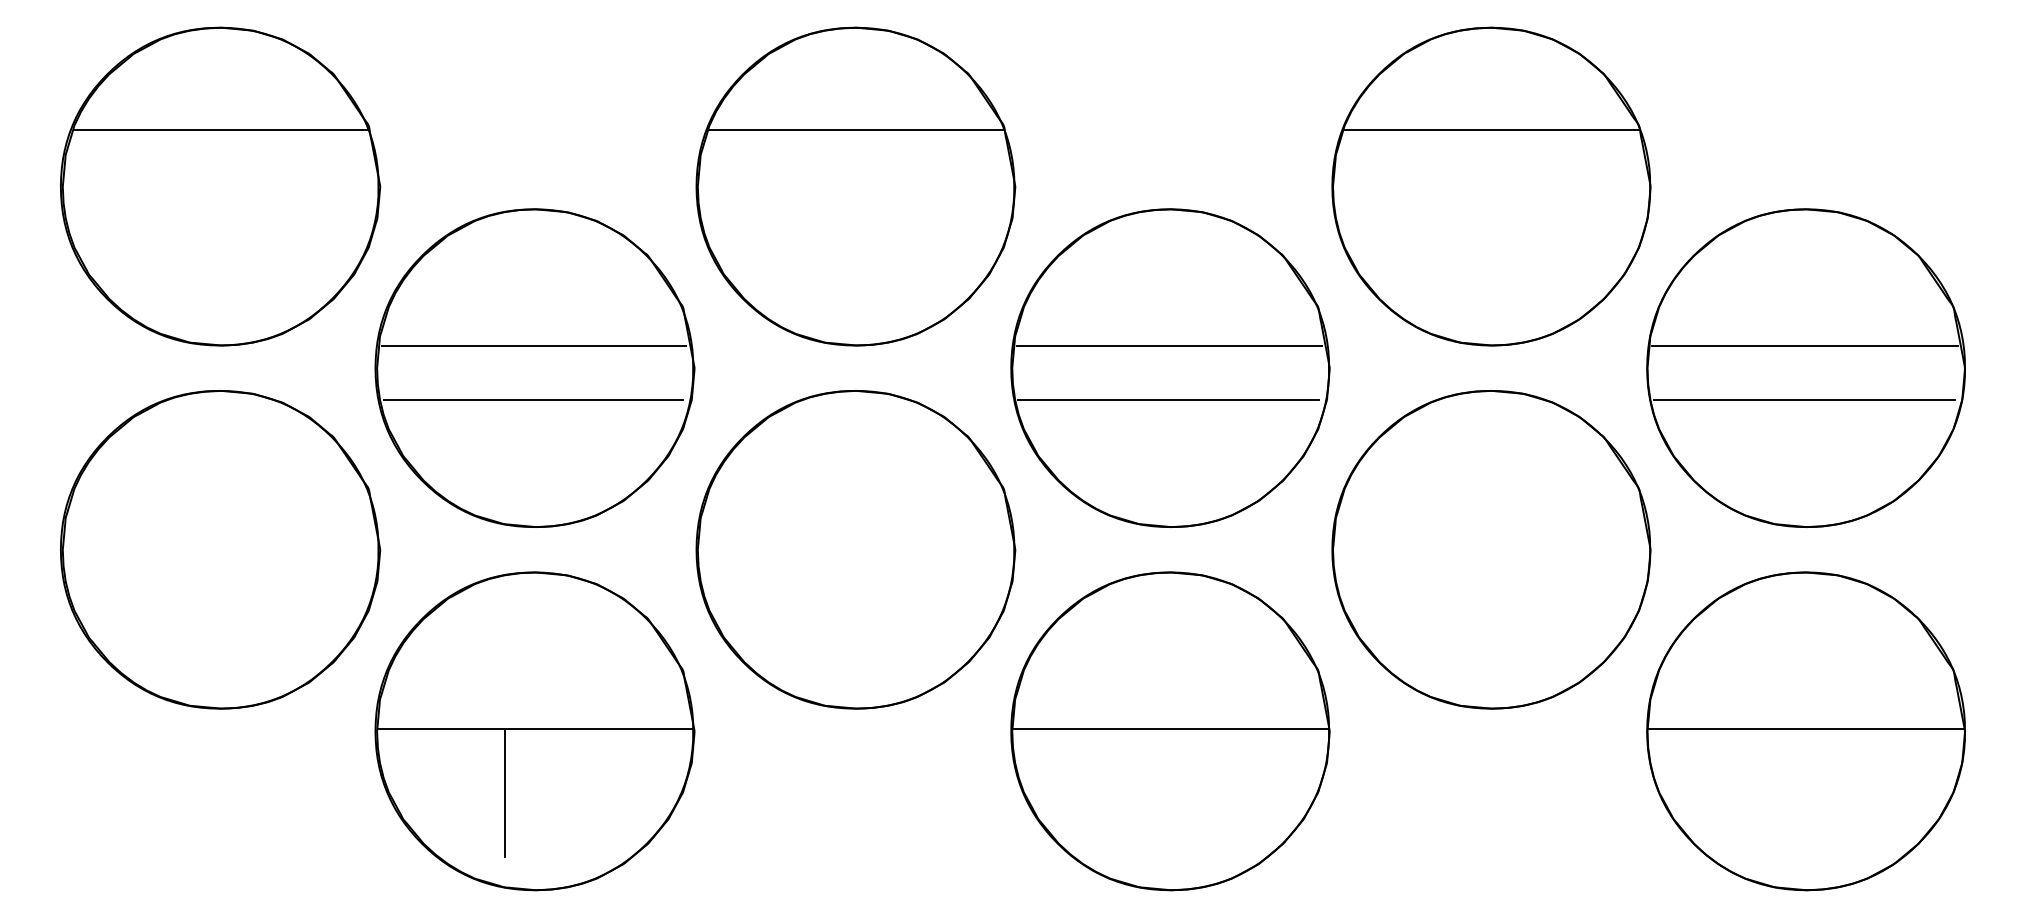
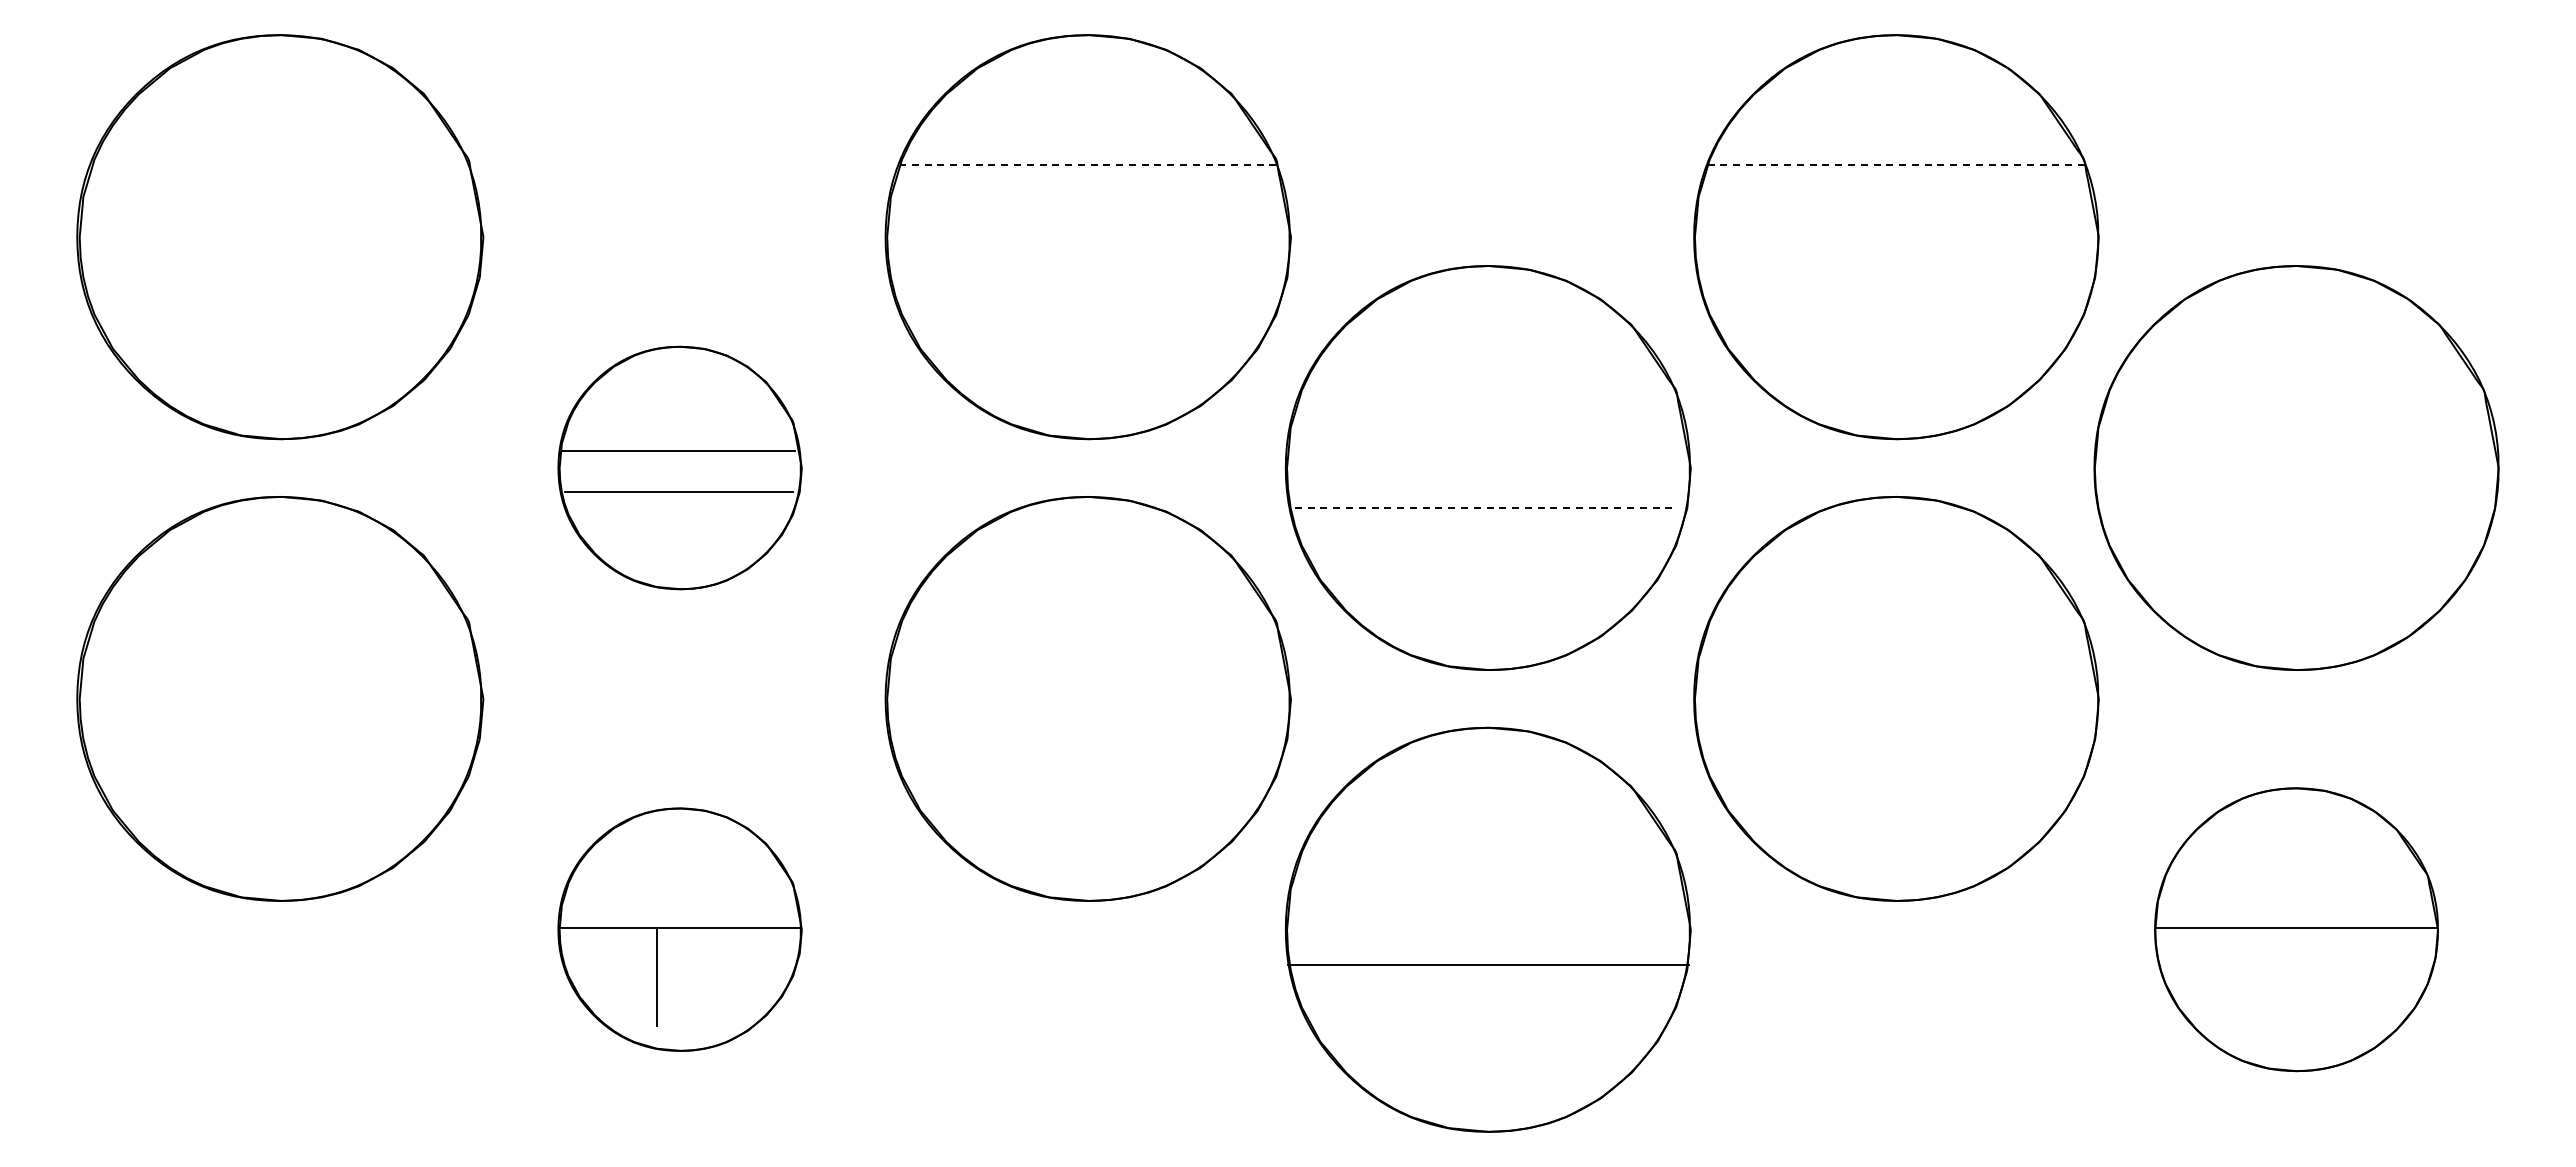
line: (220, 130) -> (280, 165), removed
line: (856, 130) -> (1088, 165), solid -> dashed
line: (1491, 130) -> (1896, 165), solid -> dashed
line: (1169, 345) -> (1486, 439), removed
line: (1804, 345) -> (2294, 439), removed
part: (534, 367) -> (679, 467), size x0.6
line: (1168, 400) -> (1485, 508), solid -> dashed
line: (1803, 400) -> (2293, 508), removed
line: (1169, 728) -> (1487, 964), moved
part: (534, 731) -> (679, 929), size x0.6
part: (1806, 731) -> (2296, 929), size x0.7

